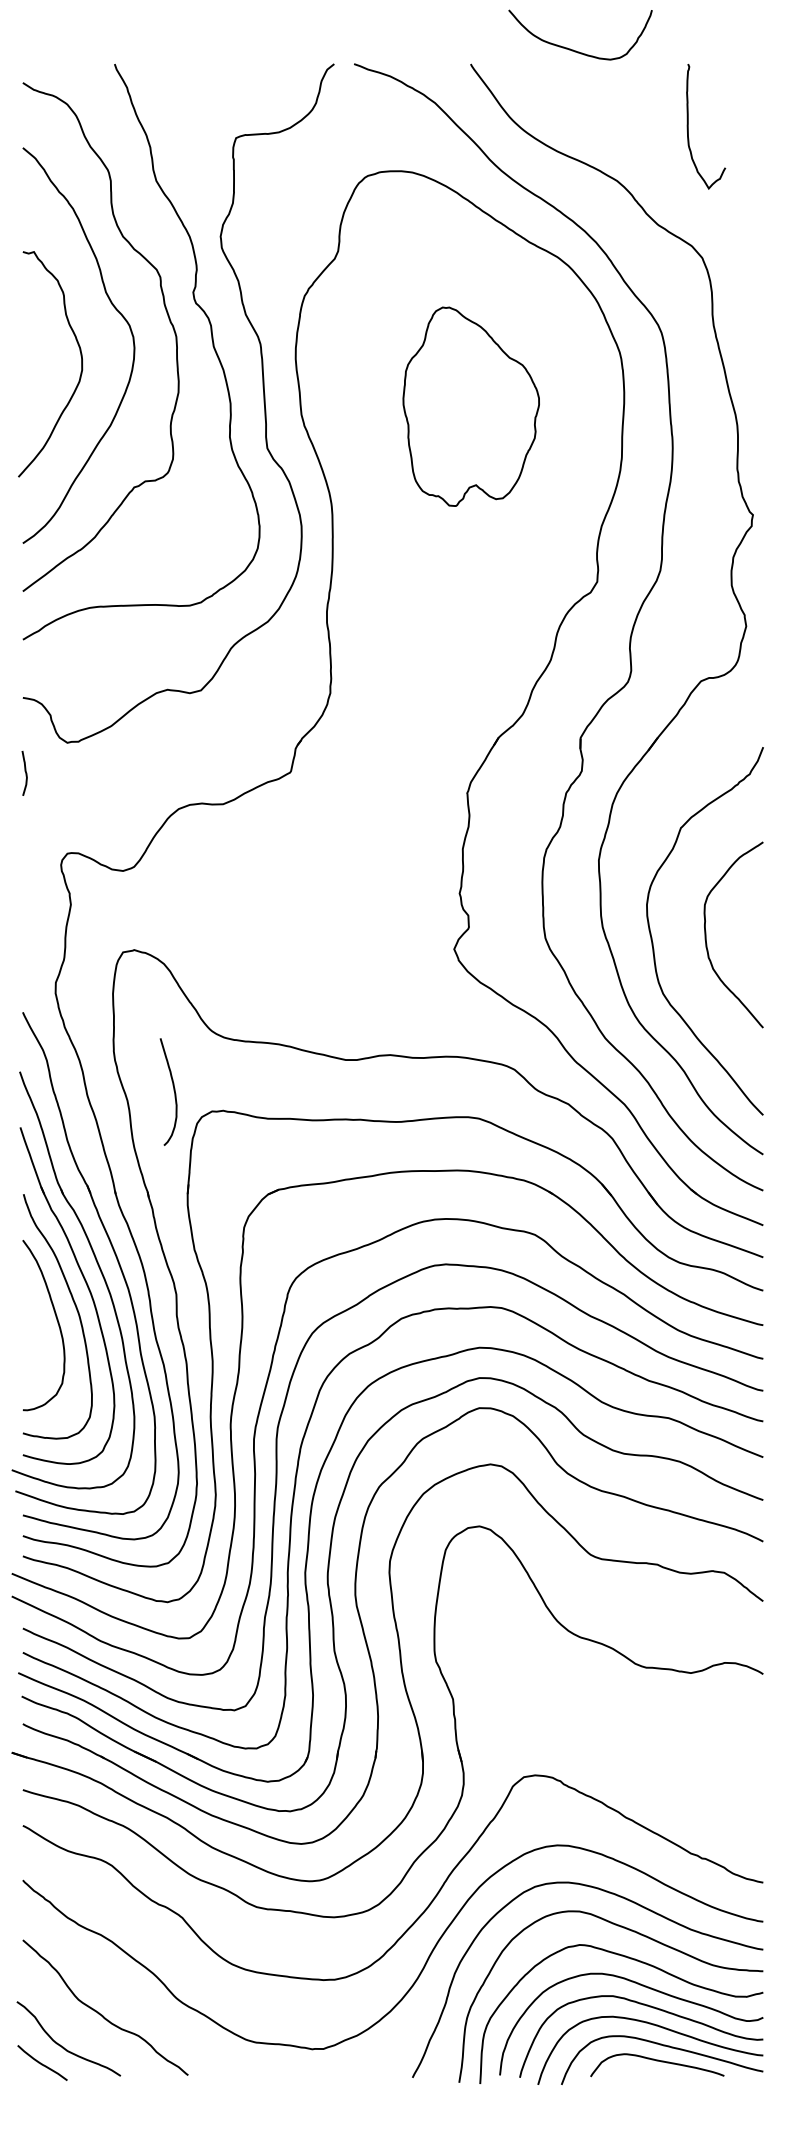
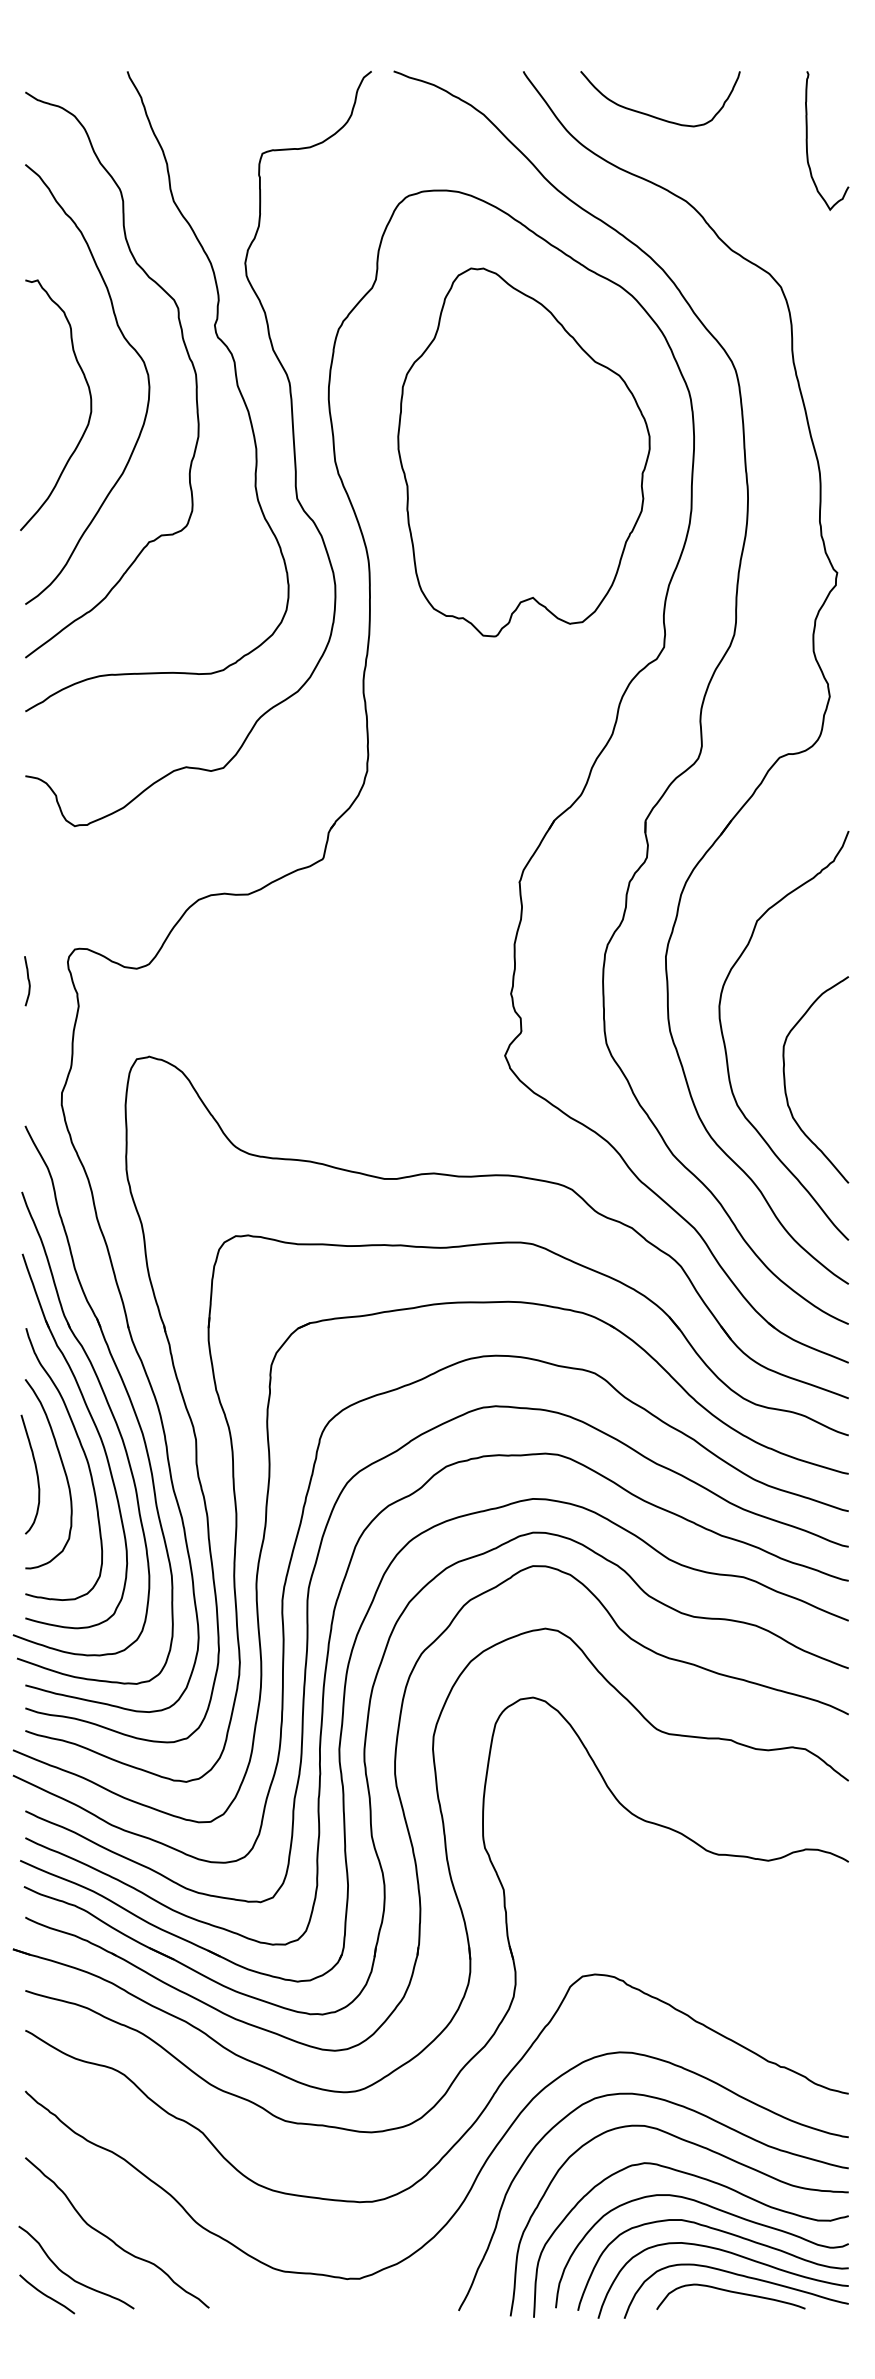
curve: (574, 49) -> (653, 115), moved
curve: (688, 126) -> (807, 140), moved
part: (470, 406) -> (523, 452), size x1.67
curve: (25, 773) -> (28, 981), moved
curve: (706, 934) -> (785, 1079), moved
curve: (174, 1091) -> (36, 1474), moved

